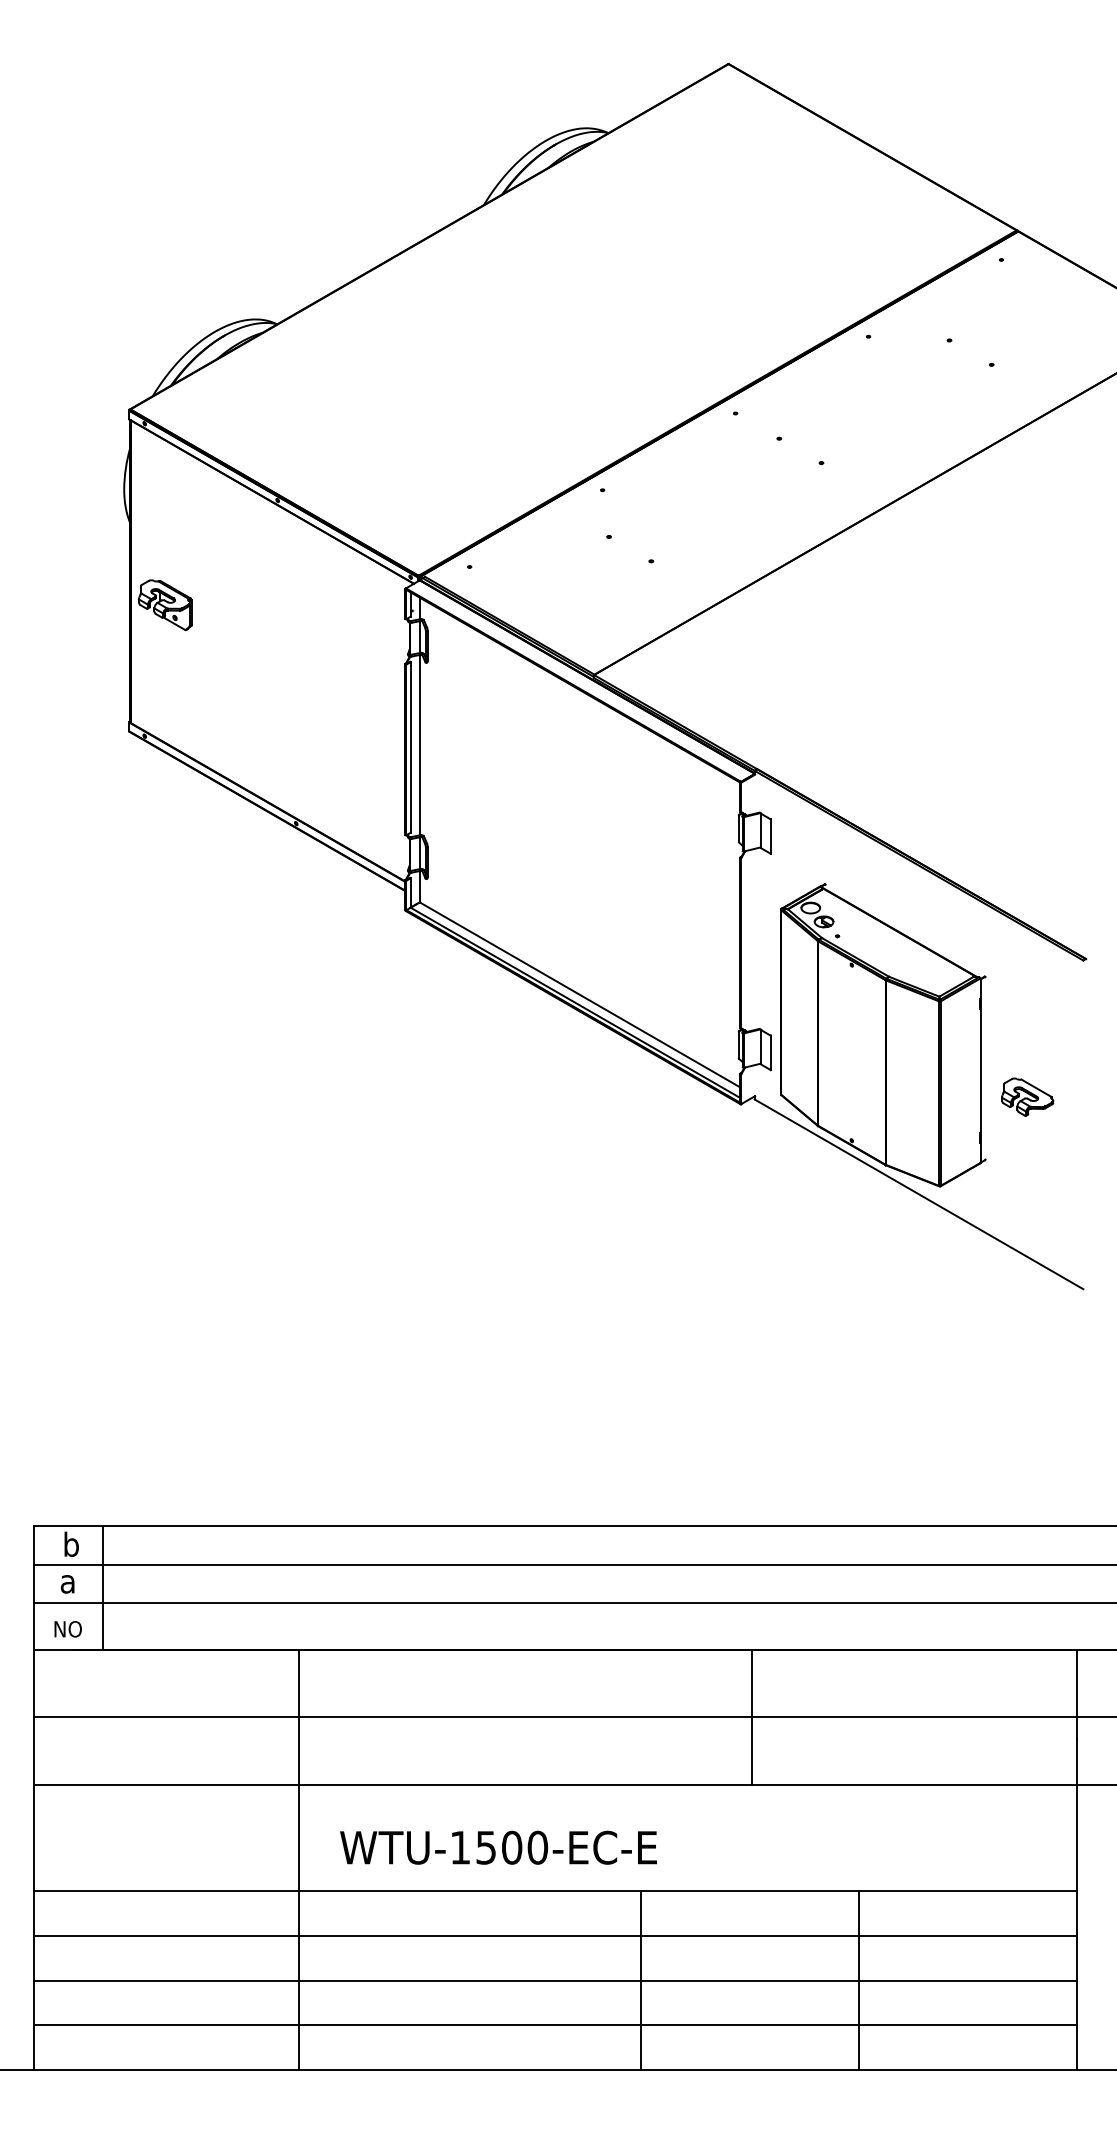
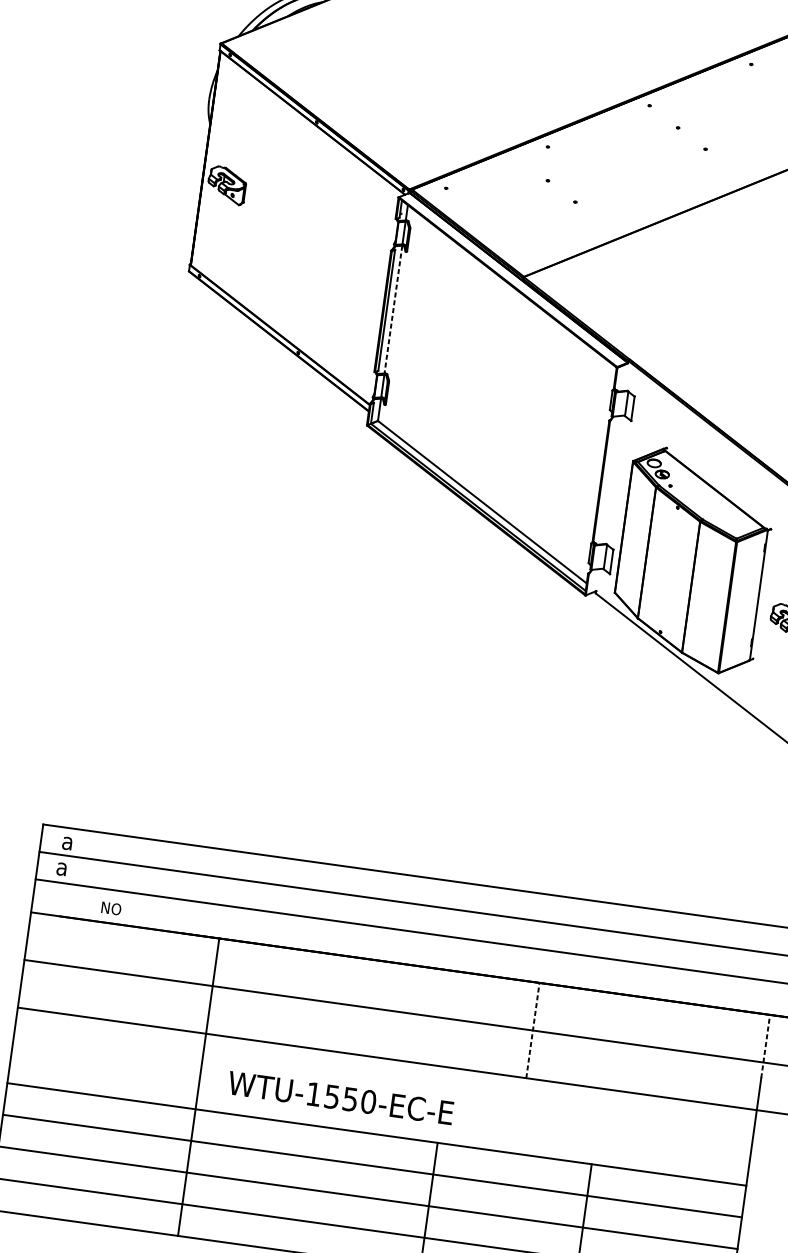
line: (419, 745) -> (393, 309), solid -> dashed
text: (70, 1543) -> (67, 840), b -> a
line: (102, 1587) -> (85, 874), removed
text: (67, 1629) -> (110, 908), moved
line: (1077, 1694) -> (765, 1046), solid -> dashed
line: (751, 1716) -> (532, 1030), solid -> dashed
text: (512, 1847) -> (350, 1099), WTU-1500-EC-E -> WTU-1550-EC-E

